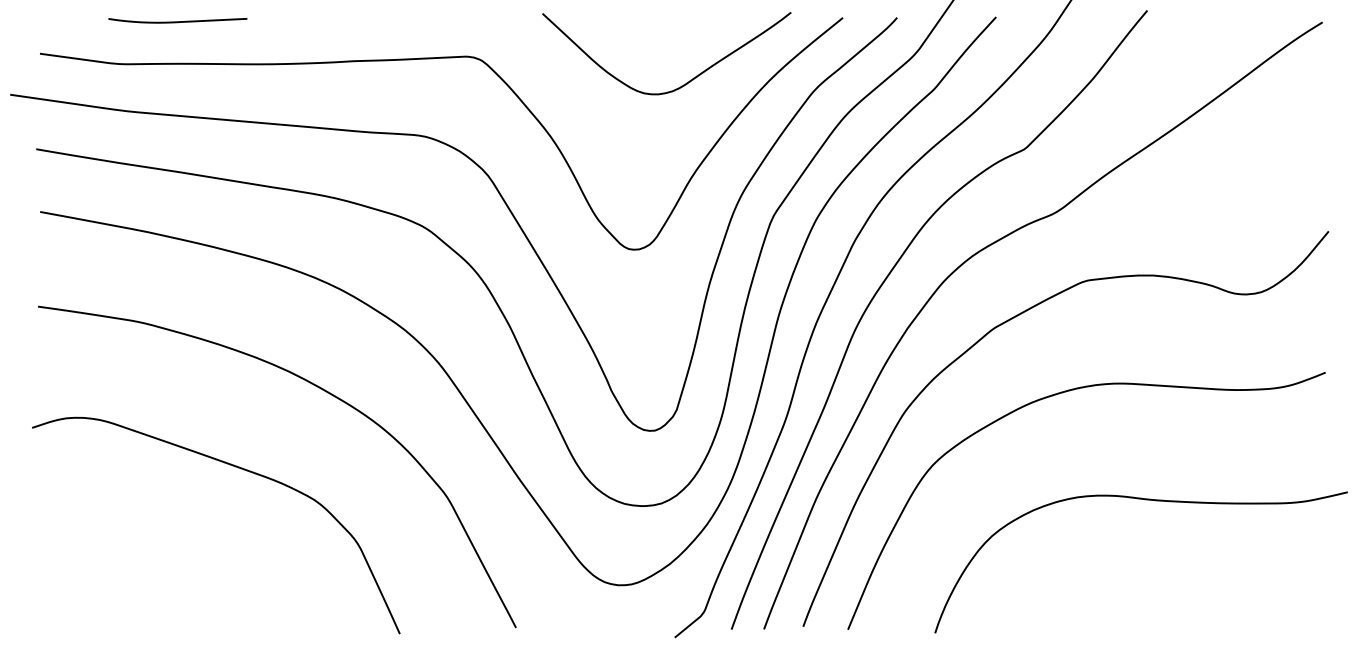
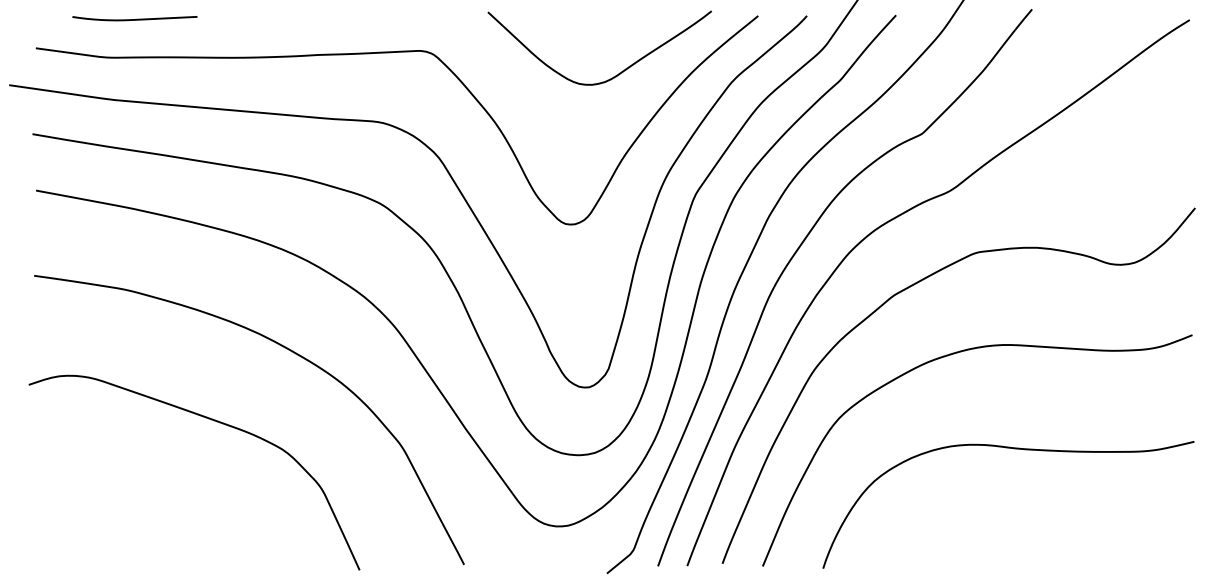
curve: (177, 21) -> (134, 19), moved
curve: (1146, 500) -> (1013, 449), moved

